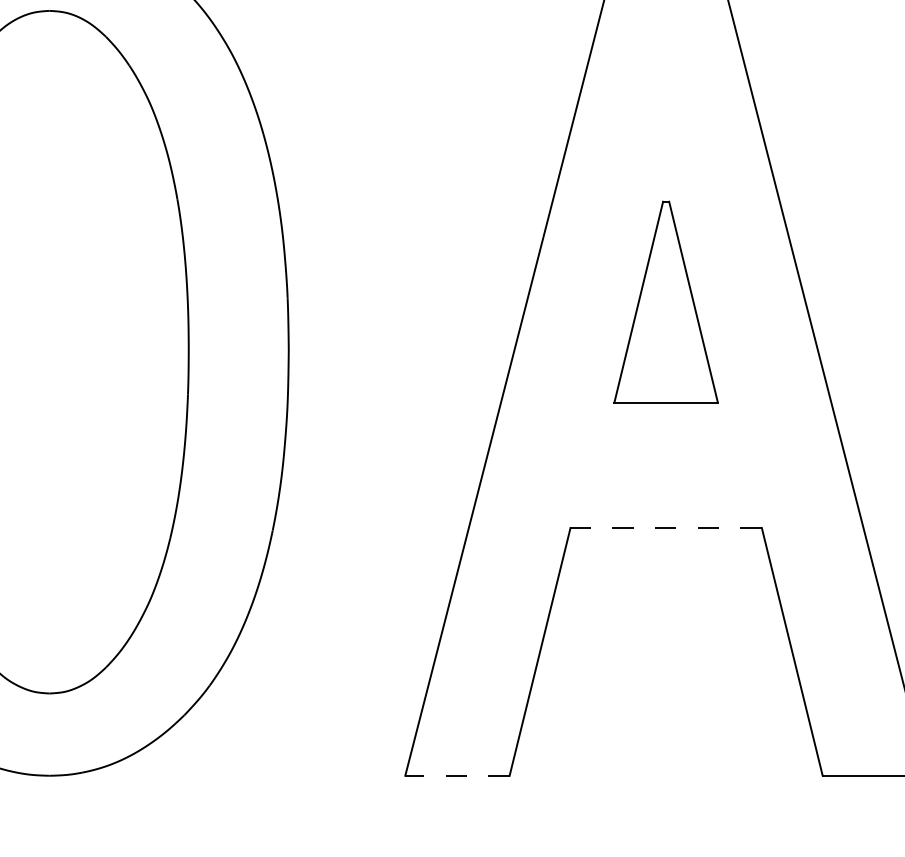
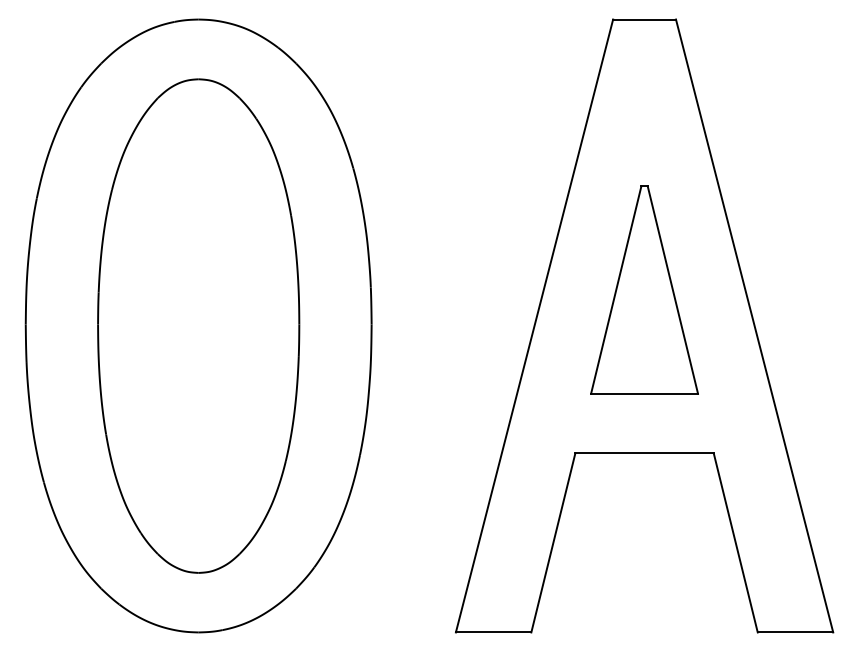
part: (666, 301) -> (644, 289), size x1.43
line: (666, 528) -> (644, 453), dashed -> solid
line: (457, 775) -> (493, 632), dashed -> solid

